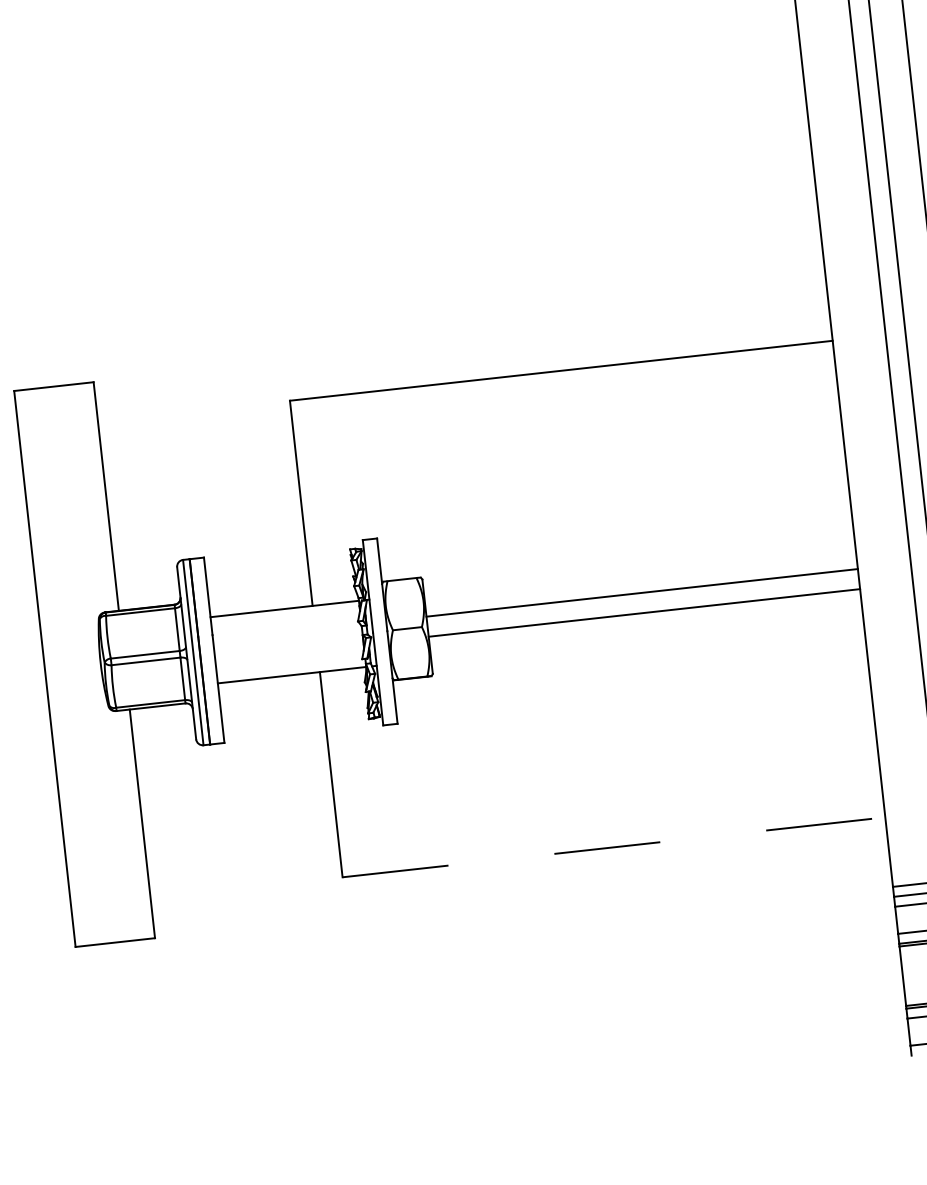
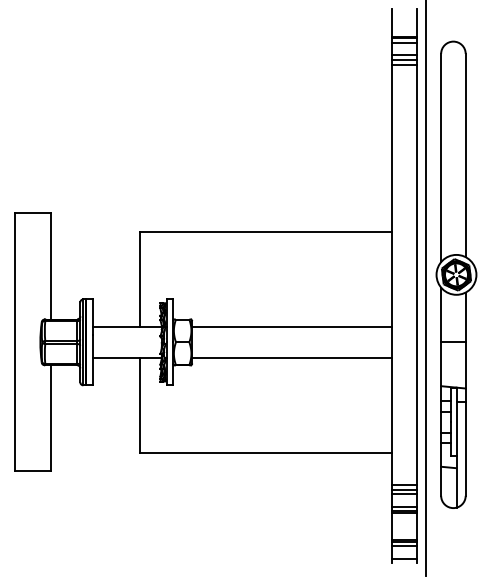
line: (643, 592) -> (292, 357), moved
line: (645, 613) -> (292, 327), moved
line: (614, 846) -> (266, 452), dashed -> solid

